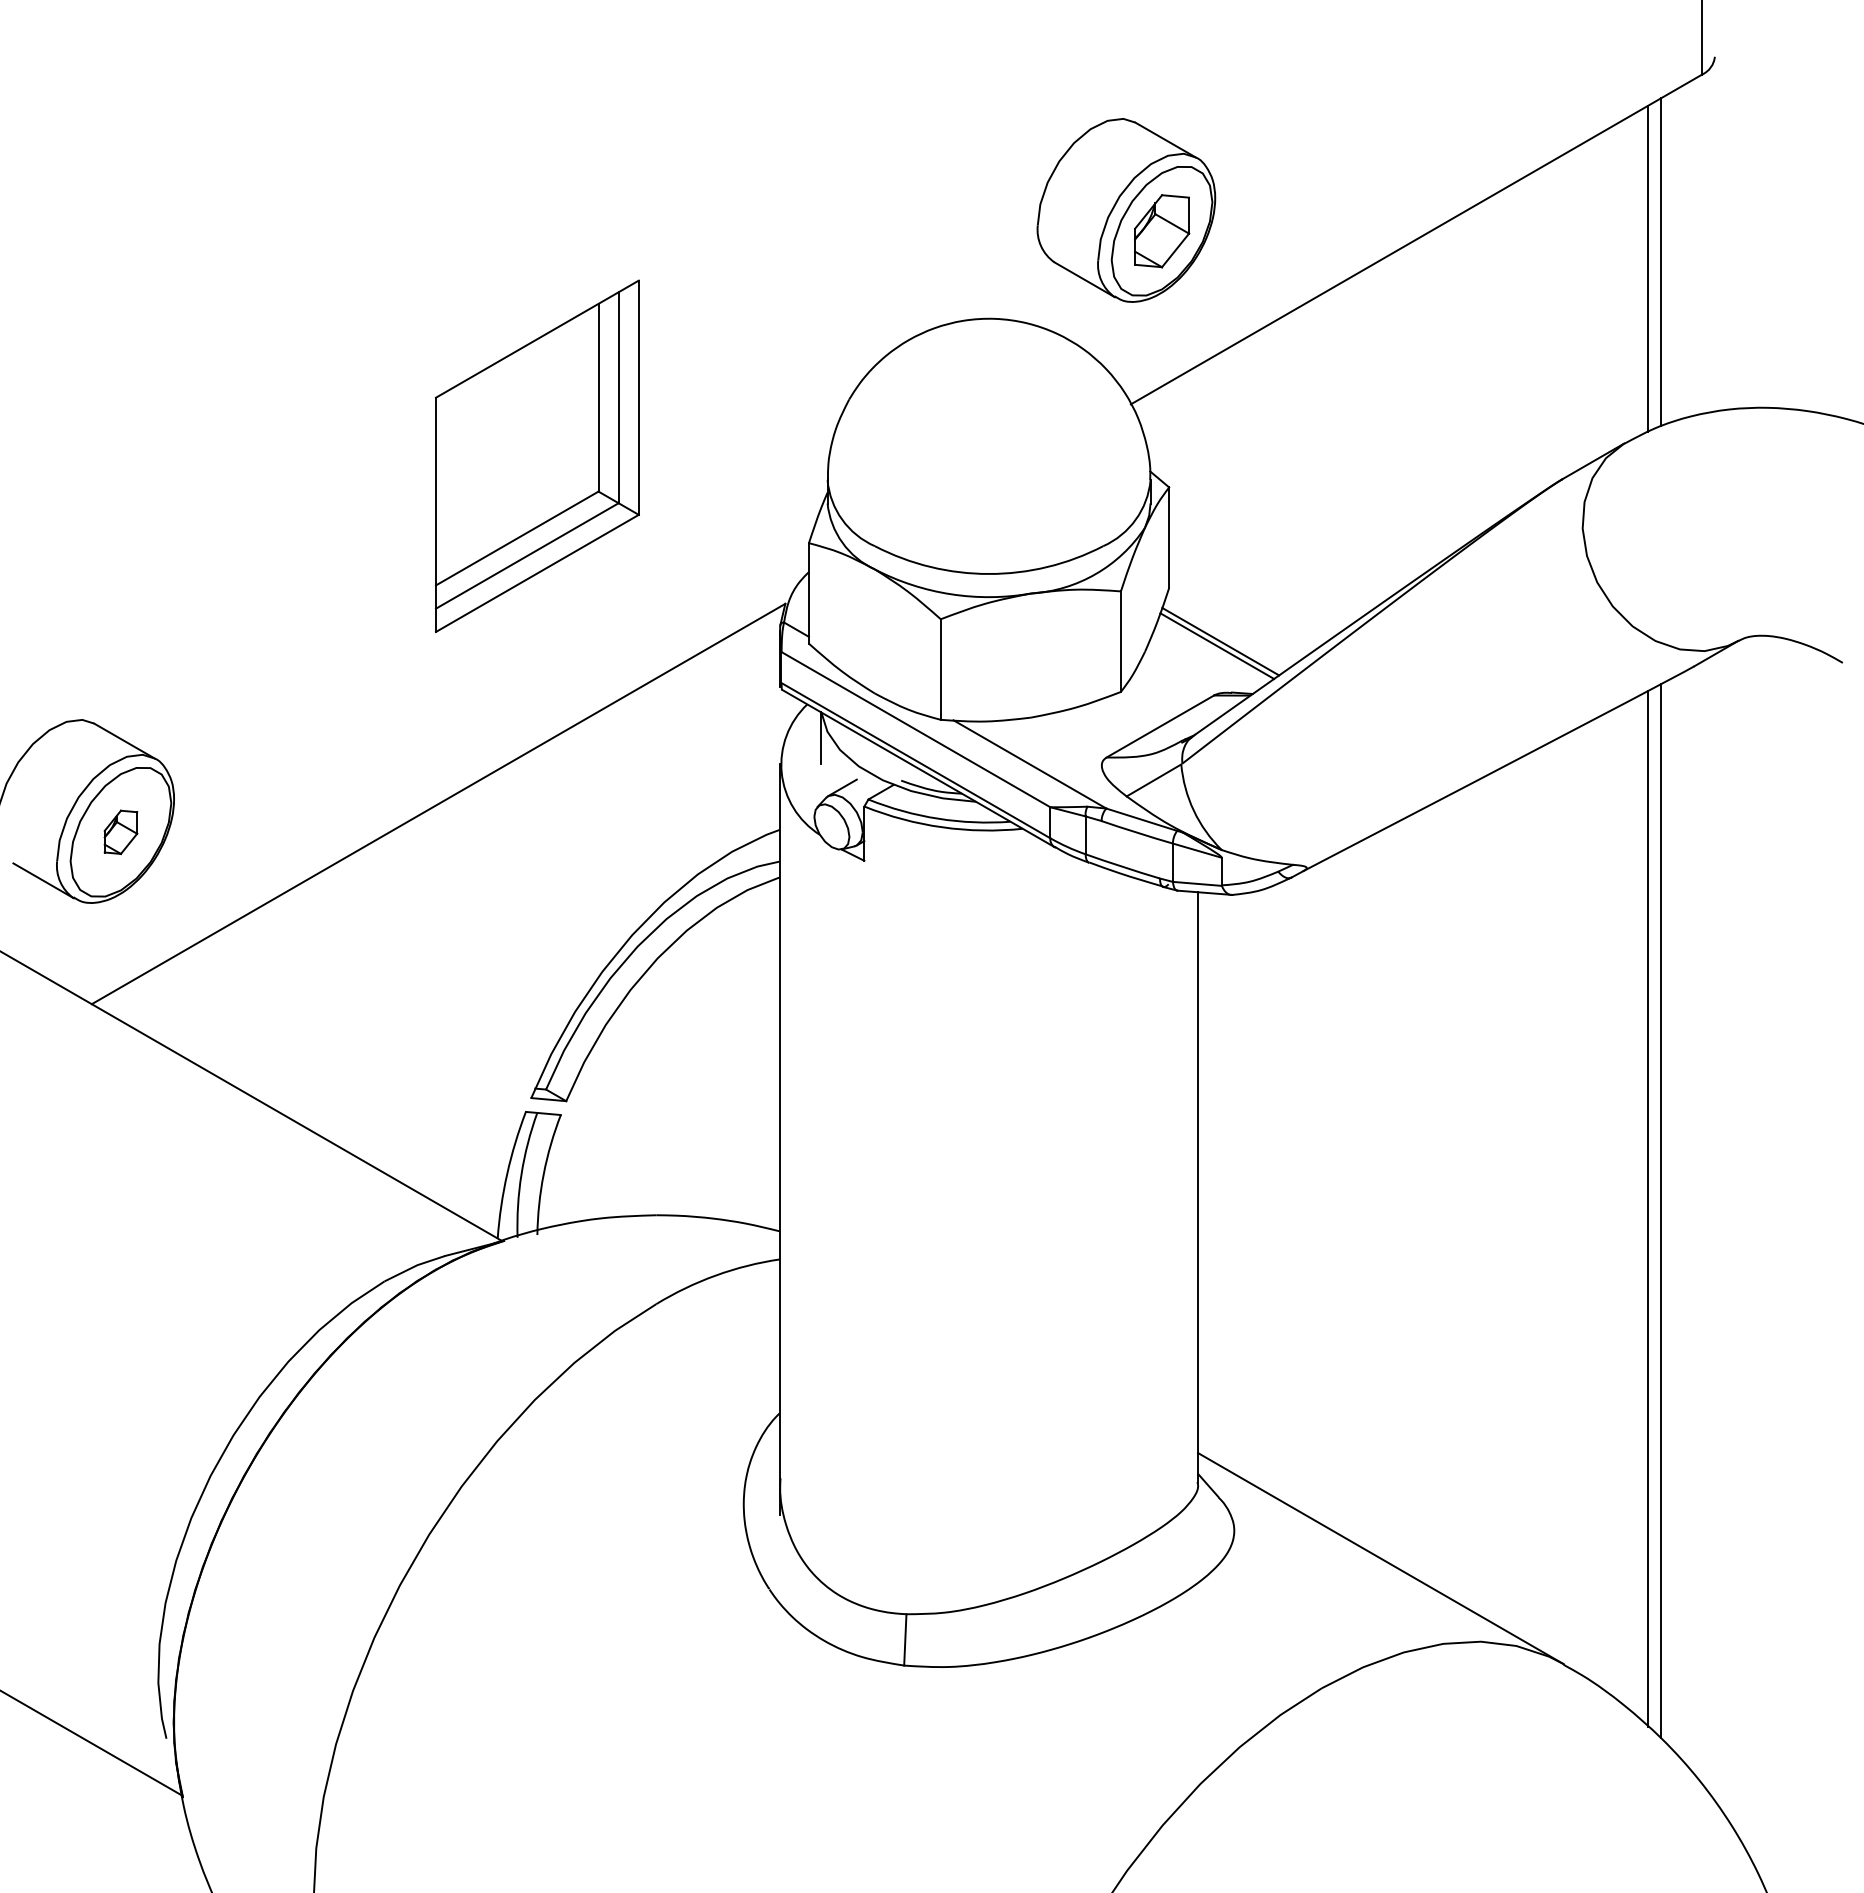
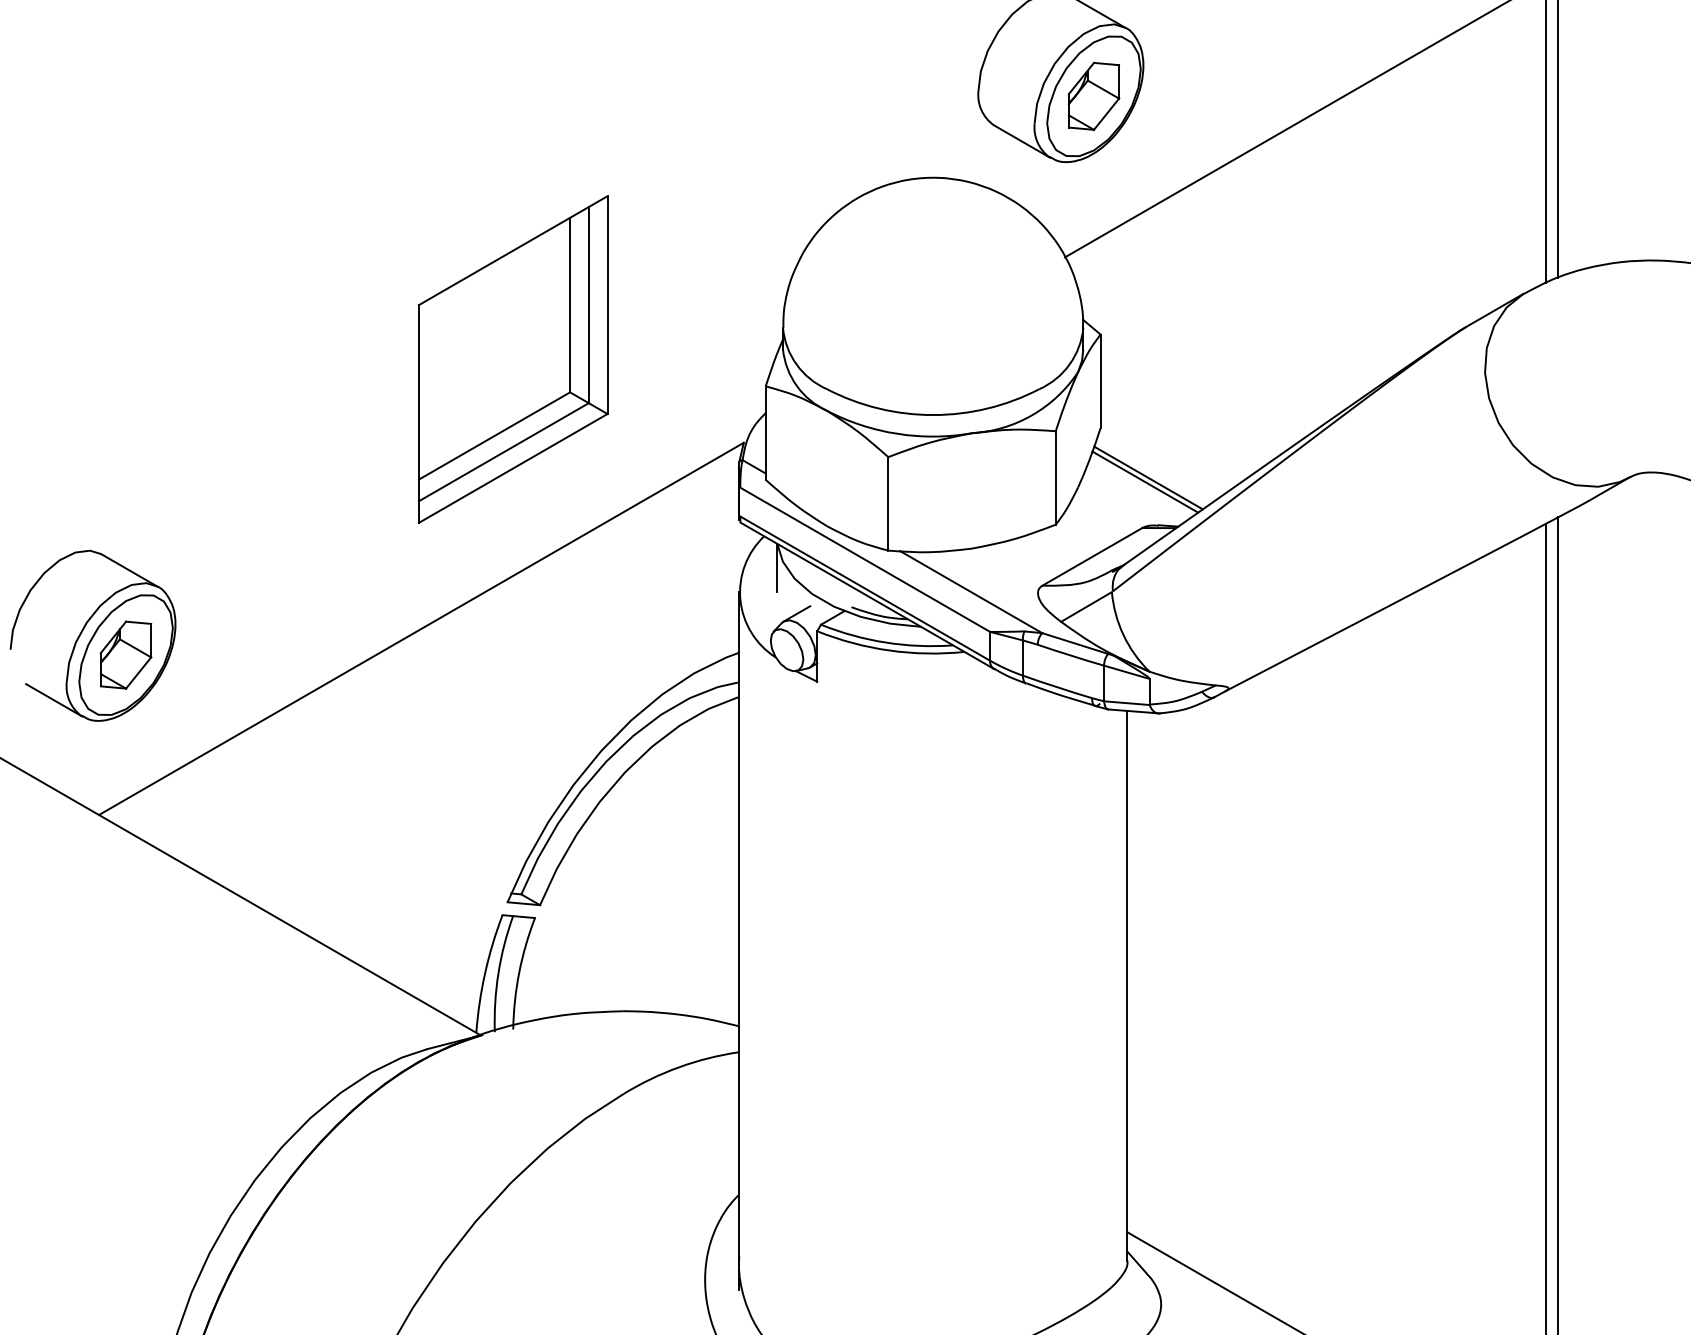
part: (536, 455) -> (512, 358), moved
part: (120, 832) -> (125, 655), size x1.67

